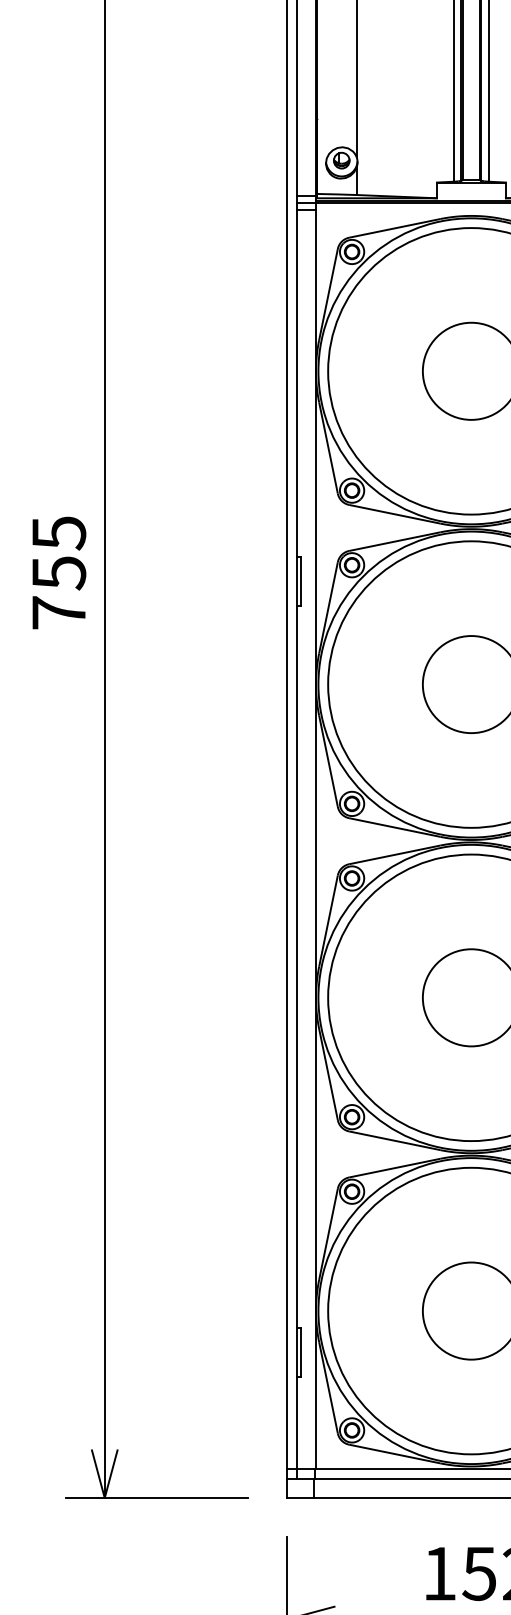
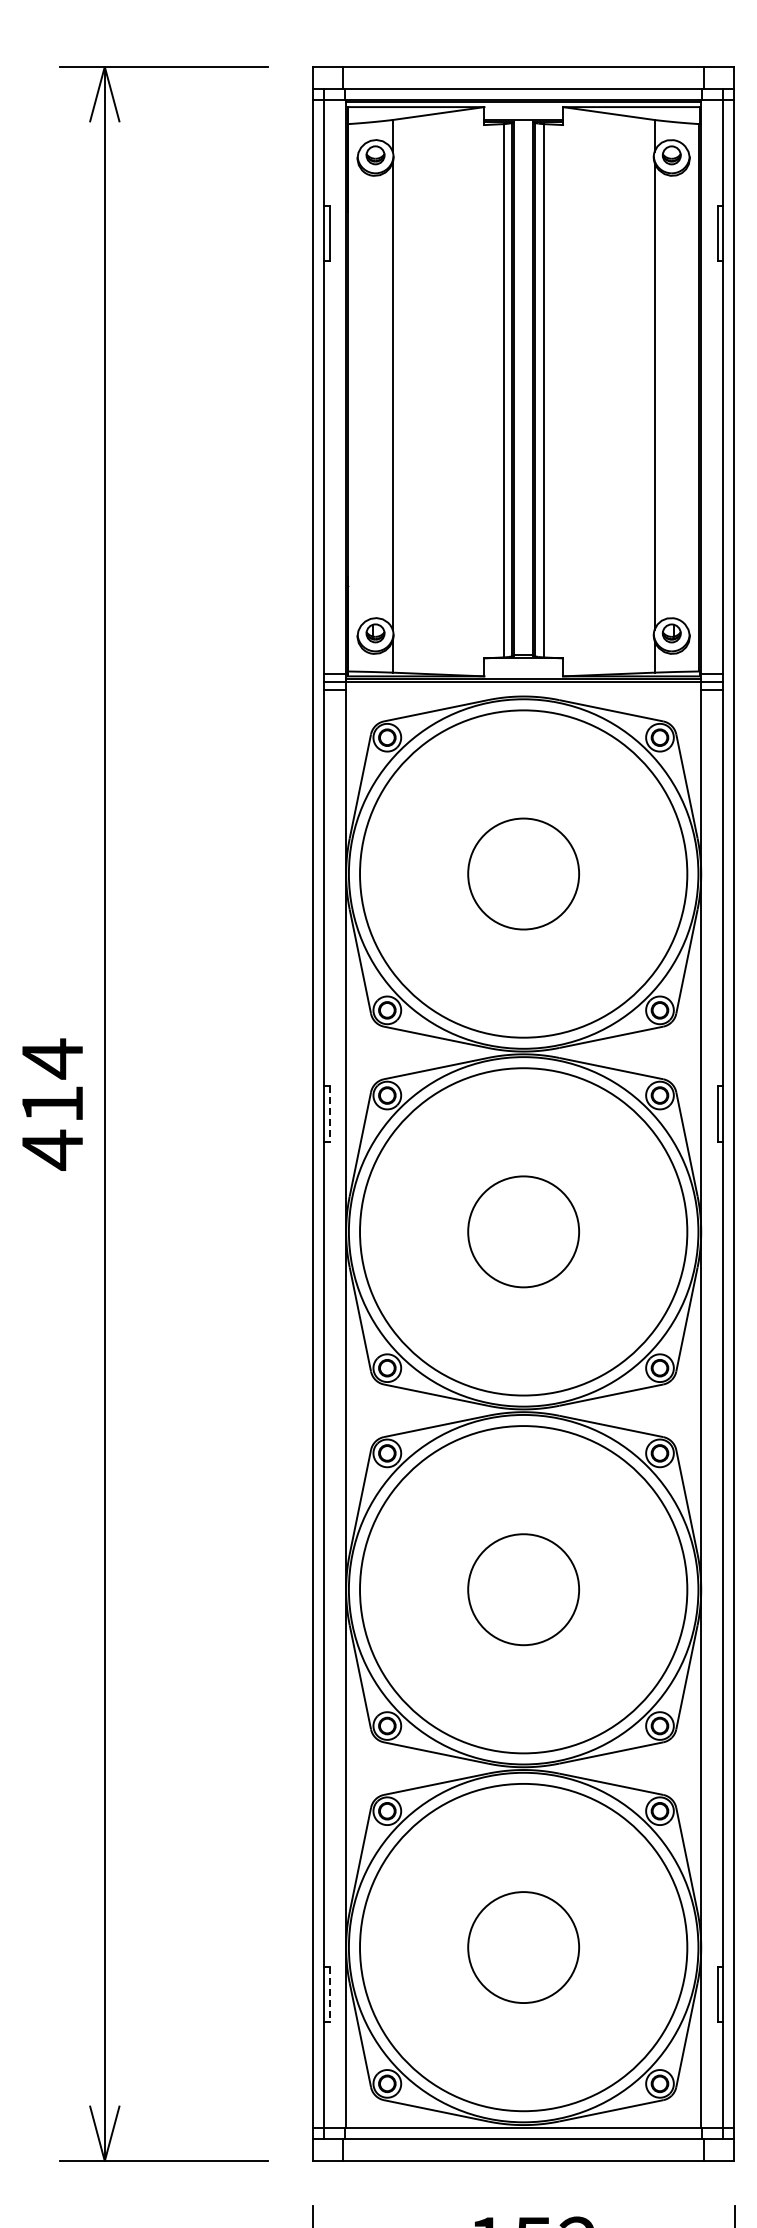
text: (58, 573) -> (52, 1104), 755 -> 414
line: (301, 580) -> (329, 1113), solid -> dashed
line: (301, 1352) -> (329, 1994), solid -> dashed

